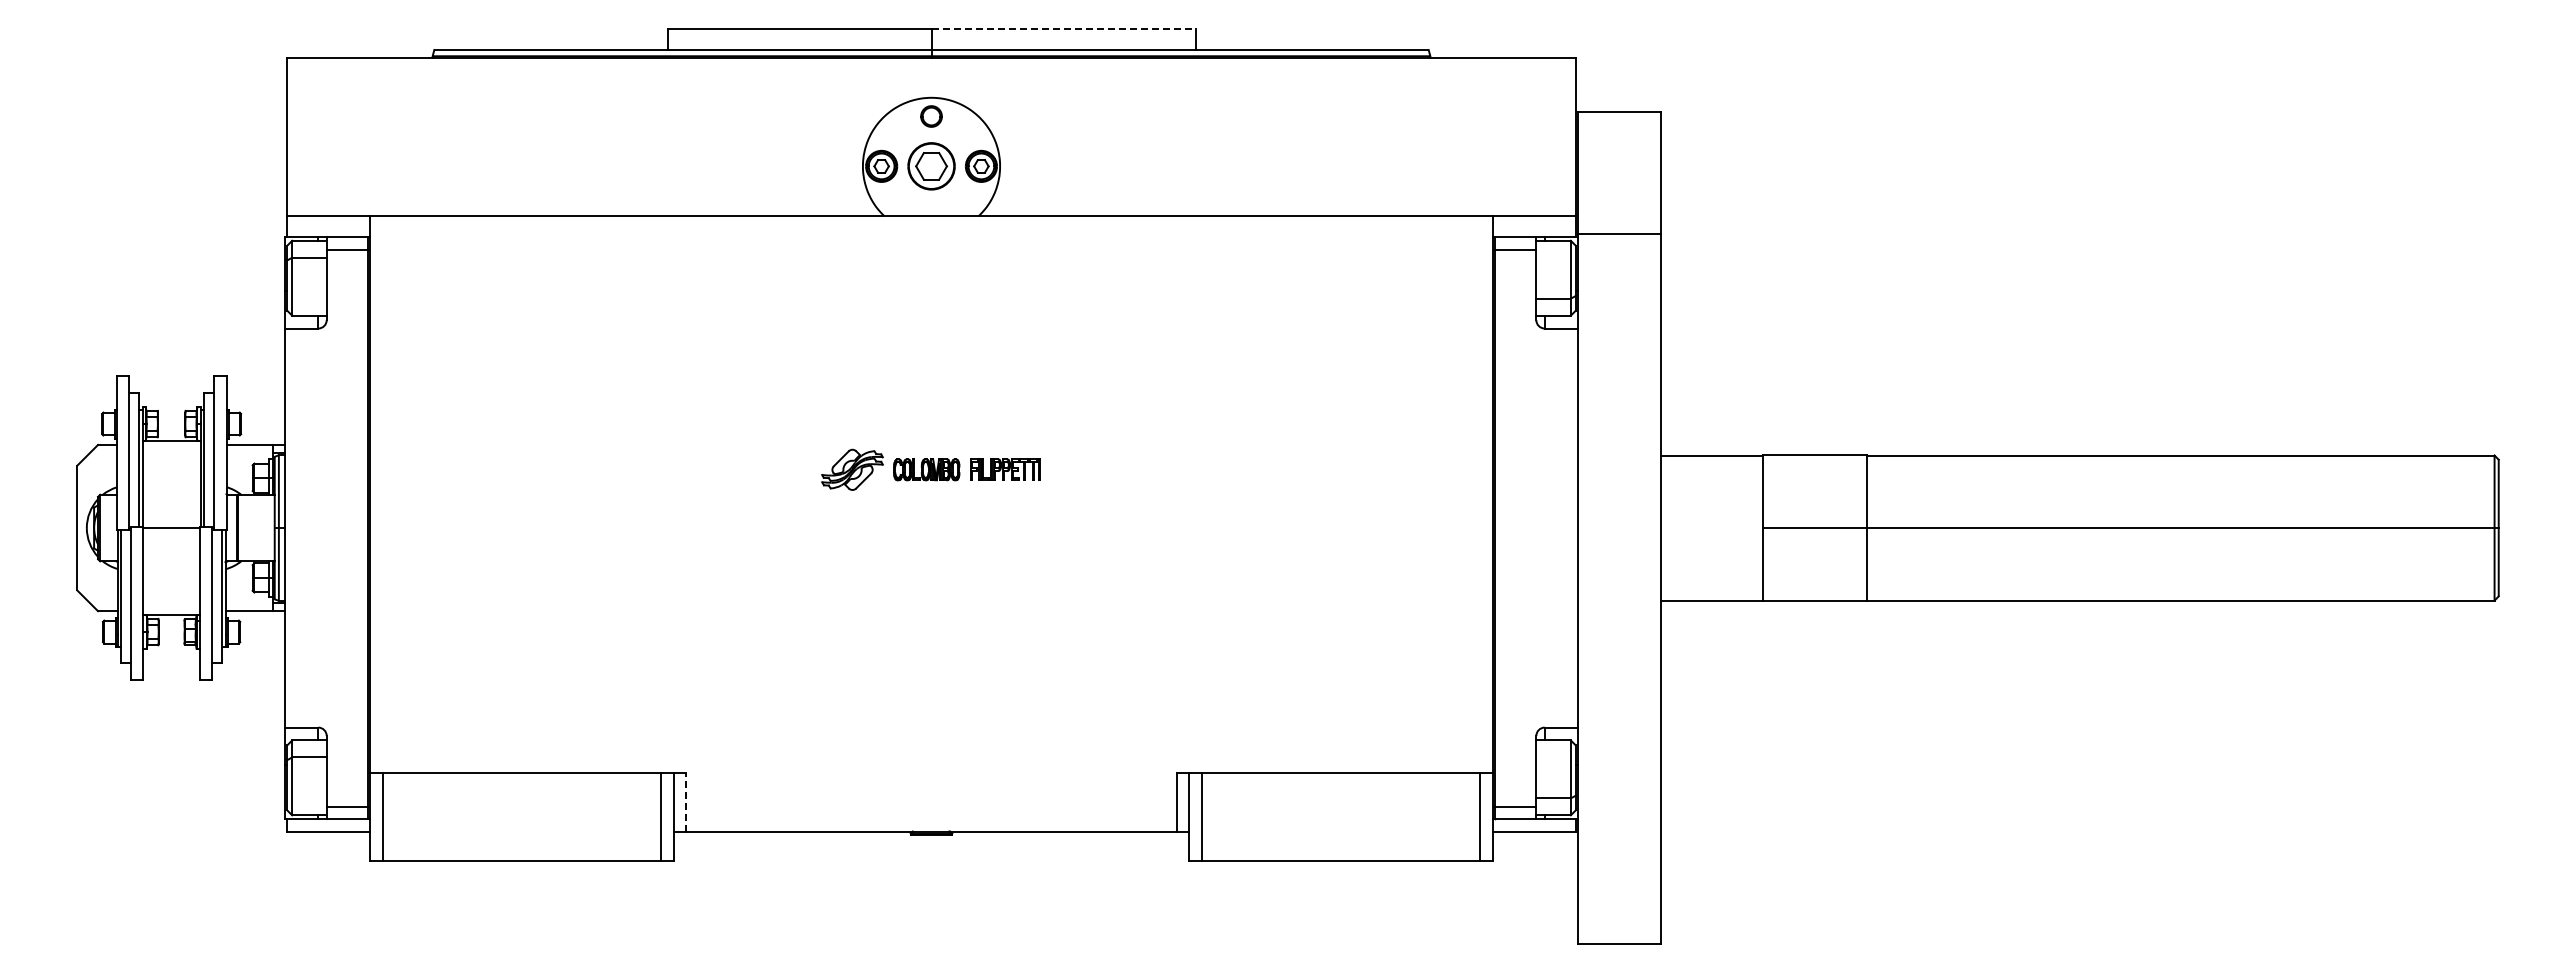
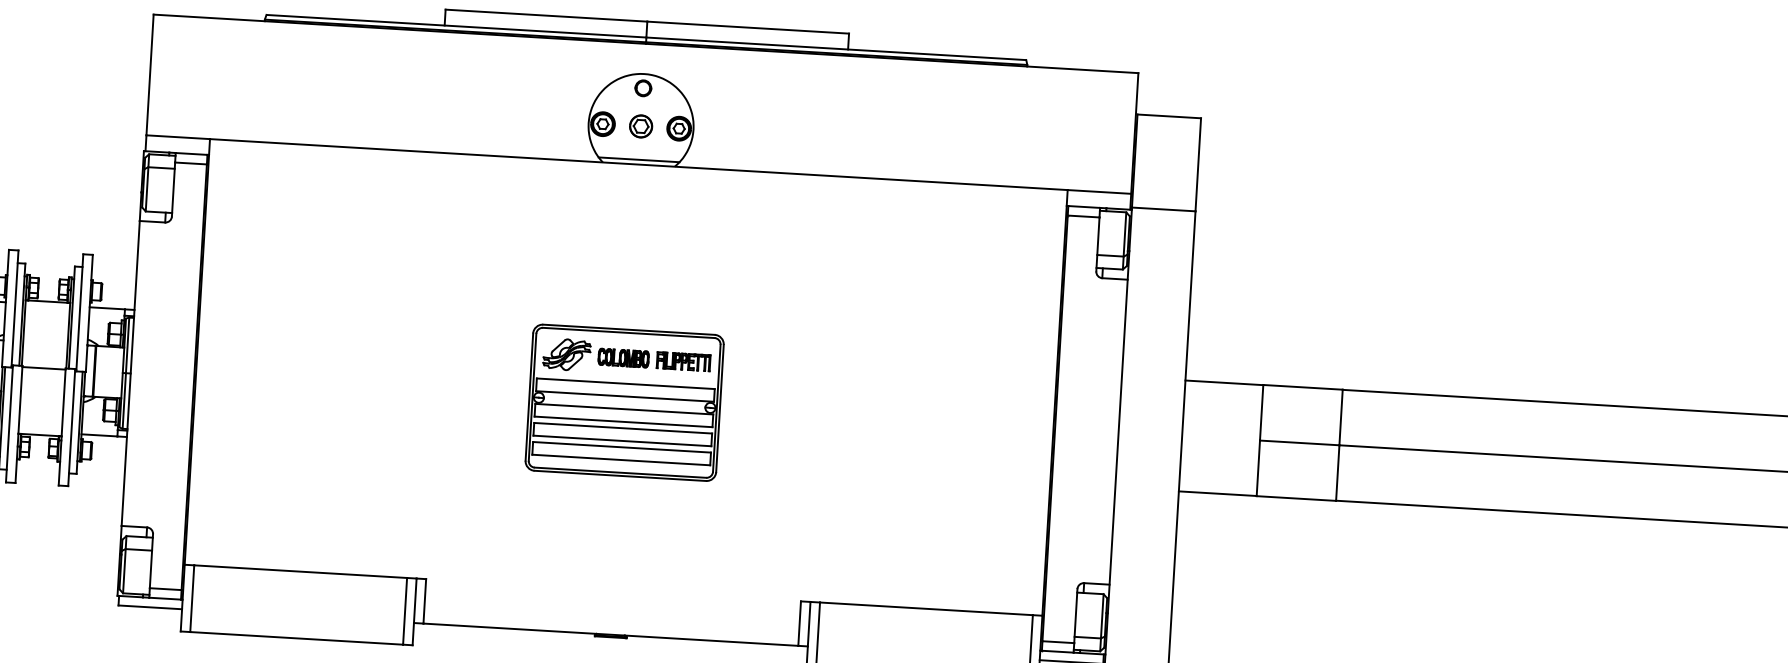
line: (1063, 29) -> (748, 27), dashed -> solid
part: (931, 166) -> (641, 126), size x0.62
line: (931, 210) -> (639, 160), added
part: (931, 527) -> (624, 402), added
line: (686, 801) -> (425, 600), dashed -> solid

